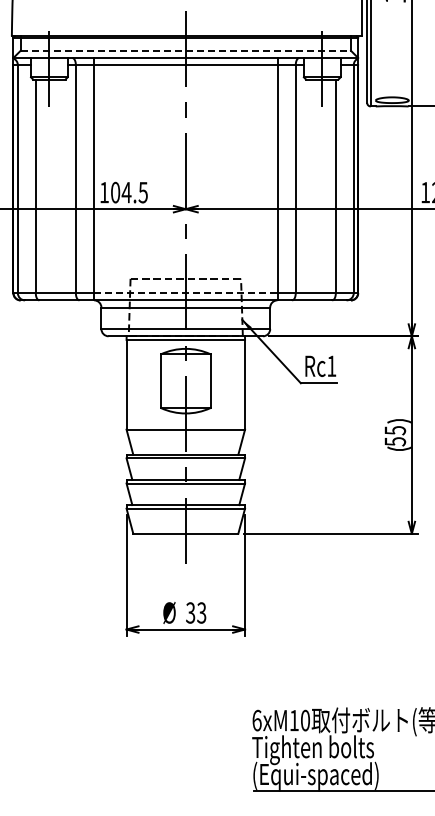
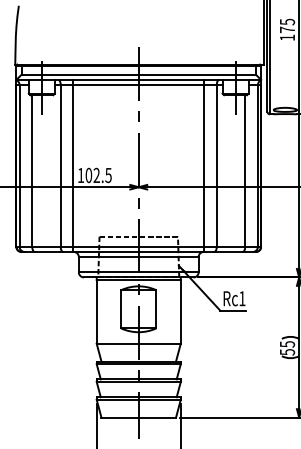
line: (186, 50) -> (139, 74), dashed -> solid
text: (126, 192) -> (96, 175), 104.5 -> 102.5
line: (185, 293) -> (138, 247), dashed -> solid

